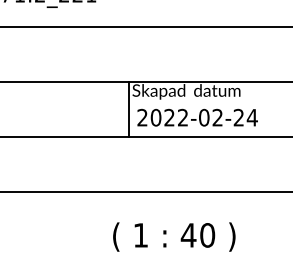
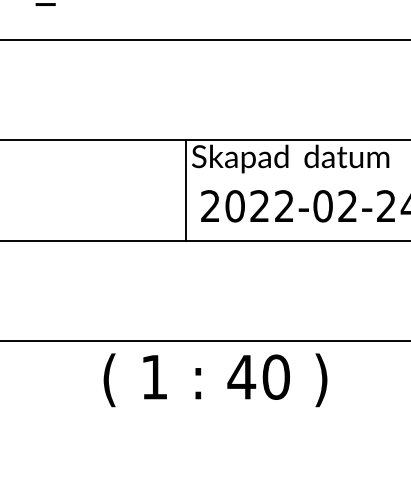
text: (174, 236) -> (215, 379), moved

